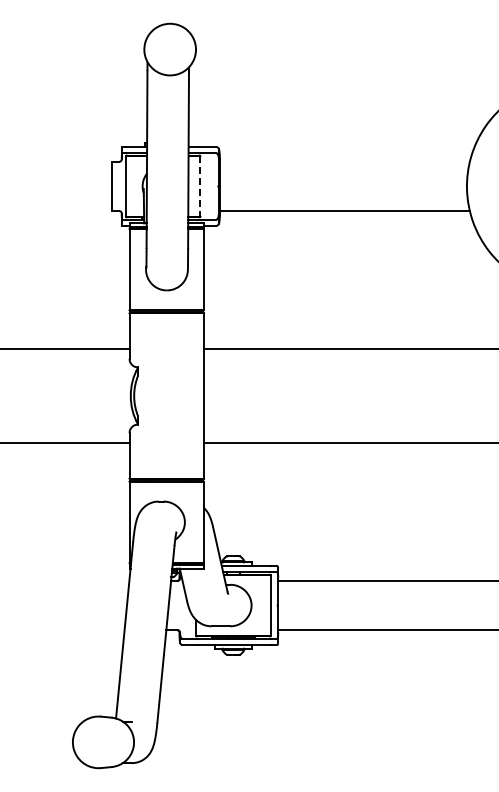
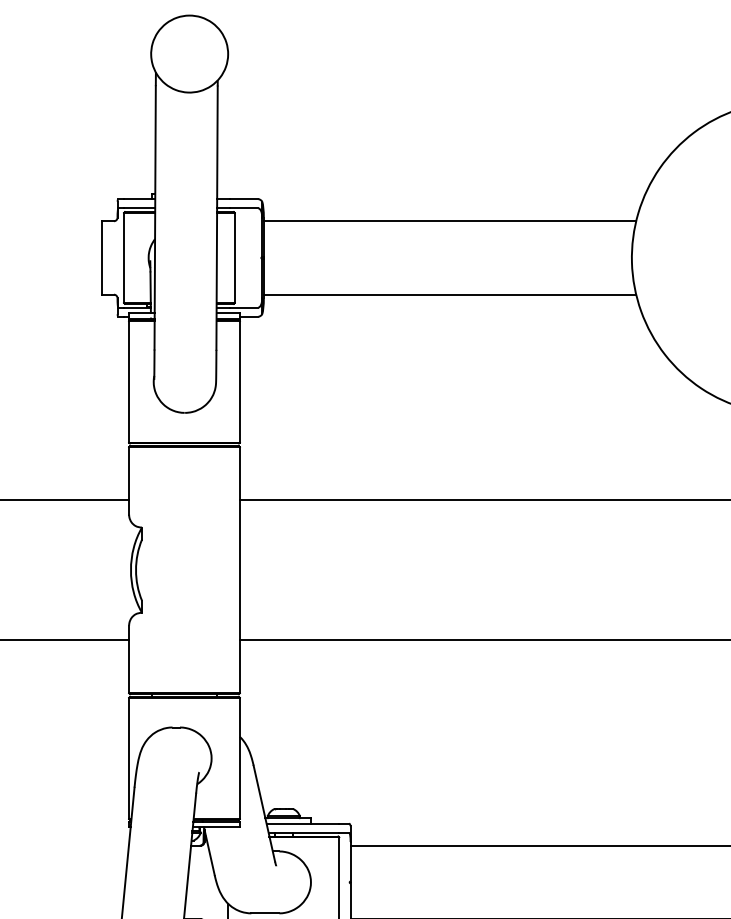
line: (344, 161) -> (449, 220), added
line: (200, 186) -> (234, 258), dashed -> solid

